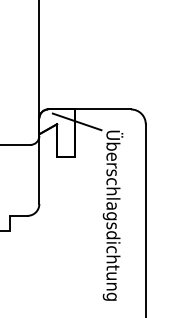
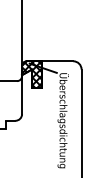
hatch: (56, 133) -> (31, 74), added

